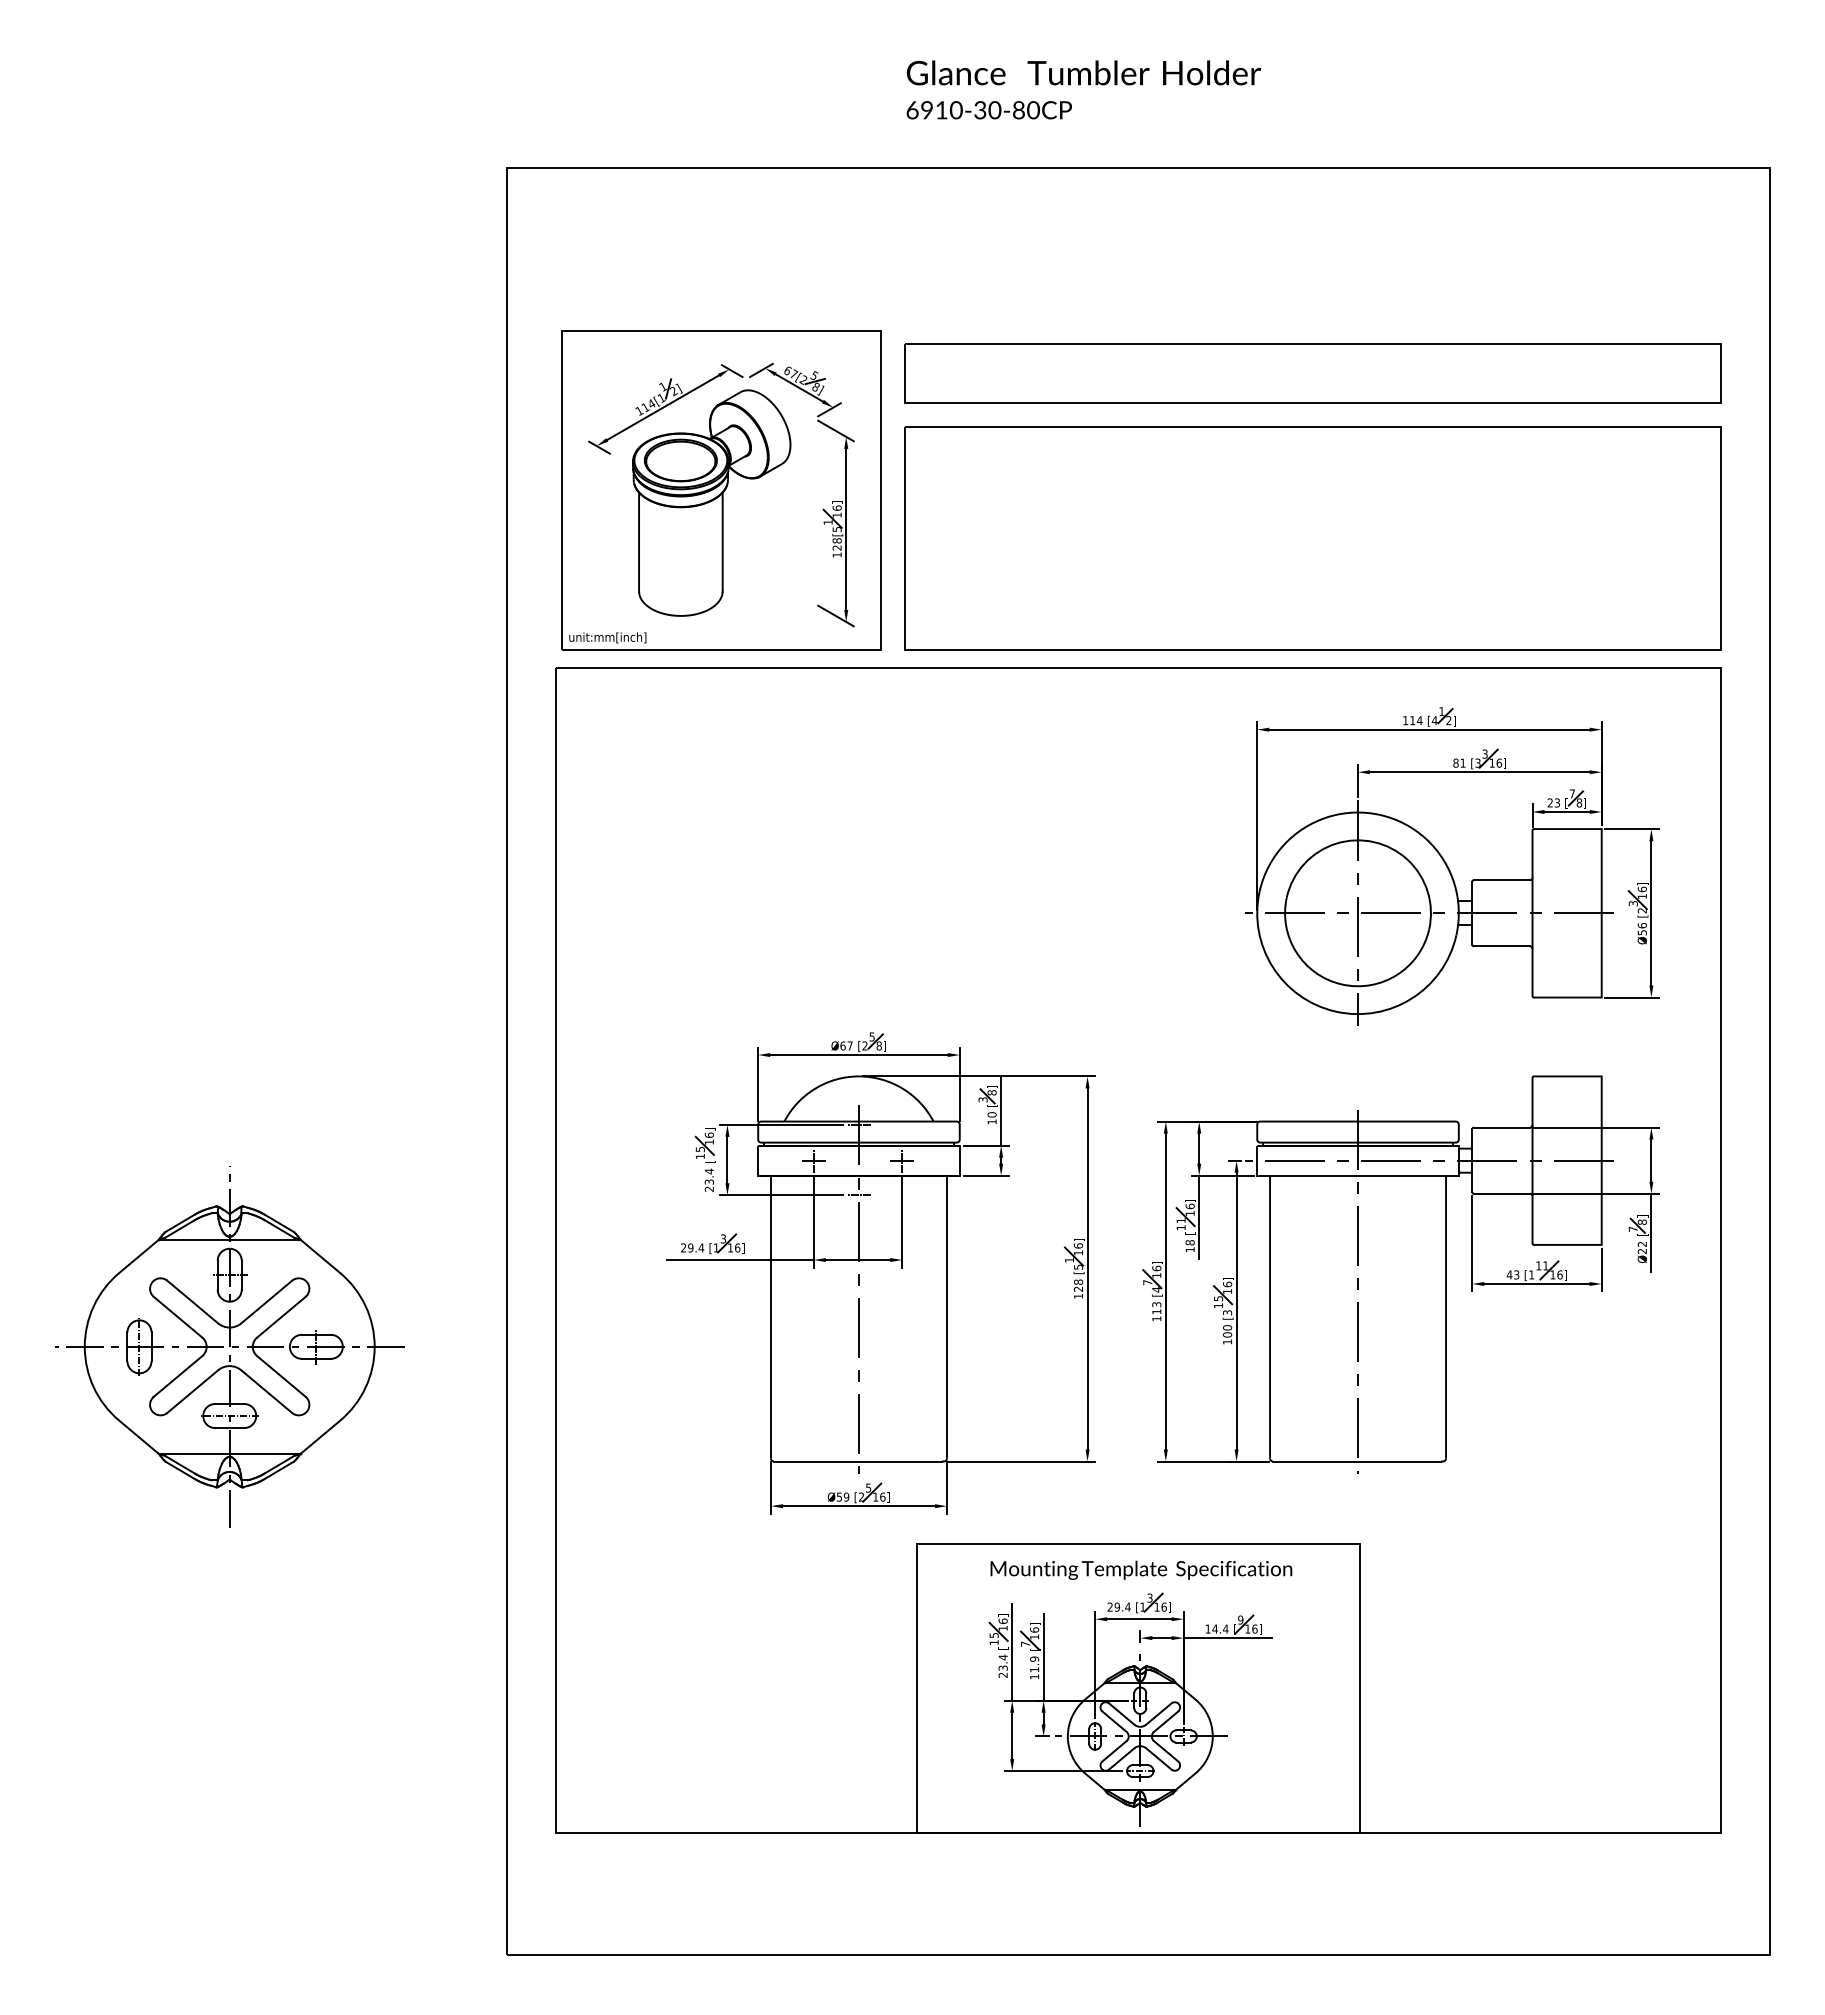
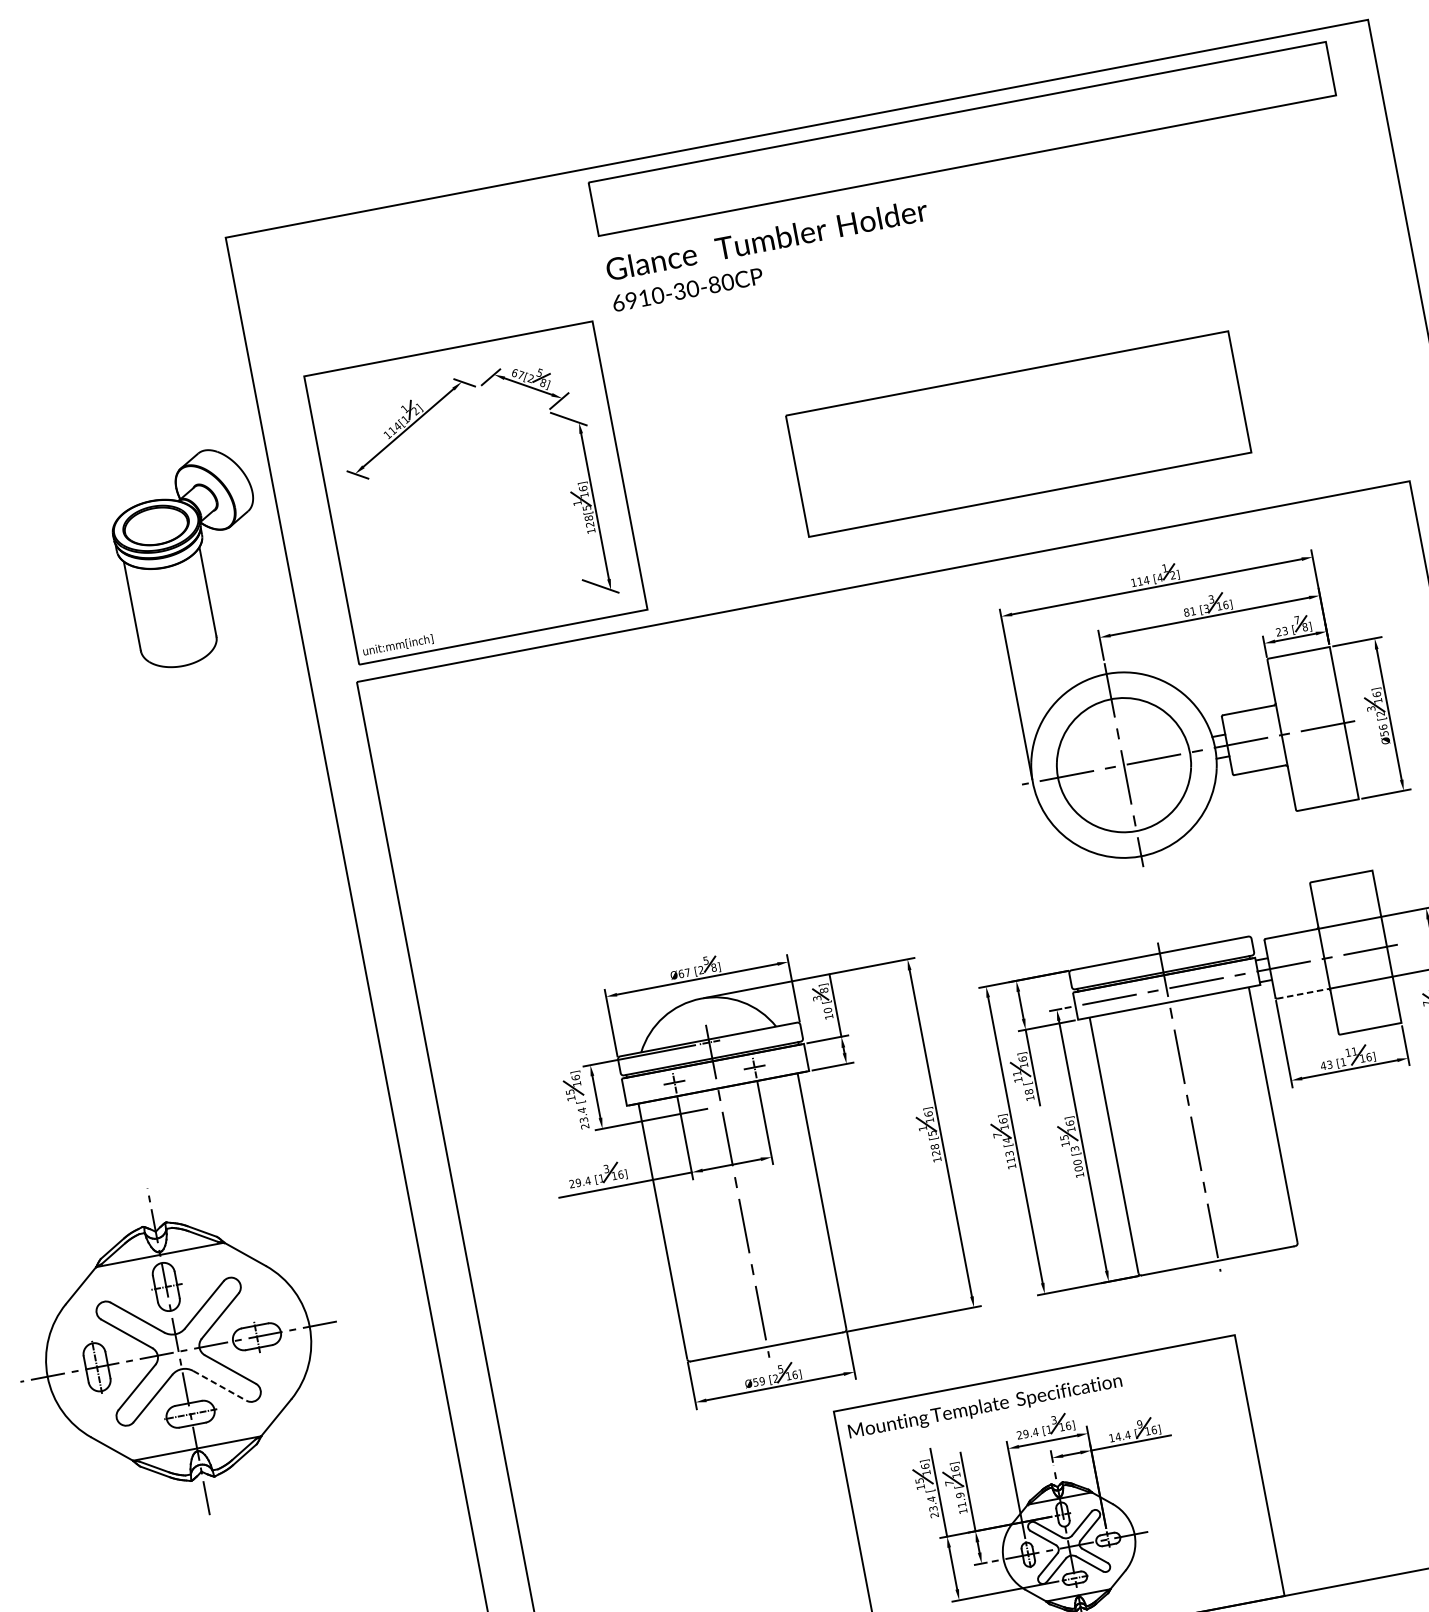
text: (1083, 89) -> (769, 254), moved
part: (1312, 373) -> (961, 139), moved
part: (711, 502) -> (191, 558), moved
part: (1312, 538) -> (1018, 434), size x0.6
line: (1502, 1193) -> (1302, 993), solid -> dashed
line: (858, 1195) -> (721, 1106), removed
line: (267, 1391) -> (220, 1385), solid -> dashed
text: (1141, 1569) -> (985, 1406), moved

